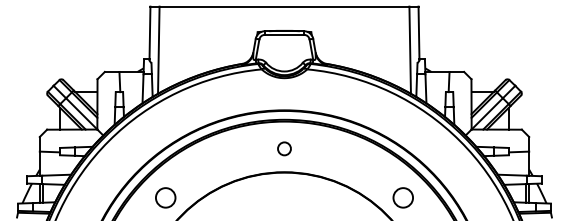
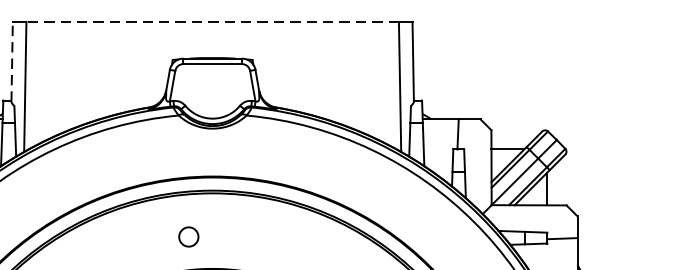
line: (284, 6) -> (212, 21), solid -> dashed
line: (149, 33) -> (11, 62), solid -> dashed
circle: (284, 148) -> (188, 236), moved

